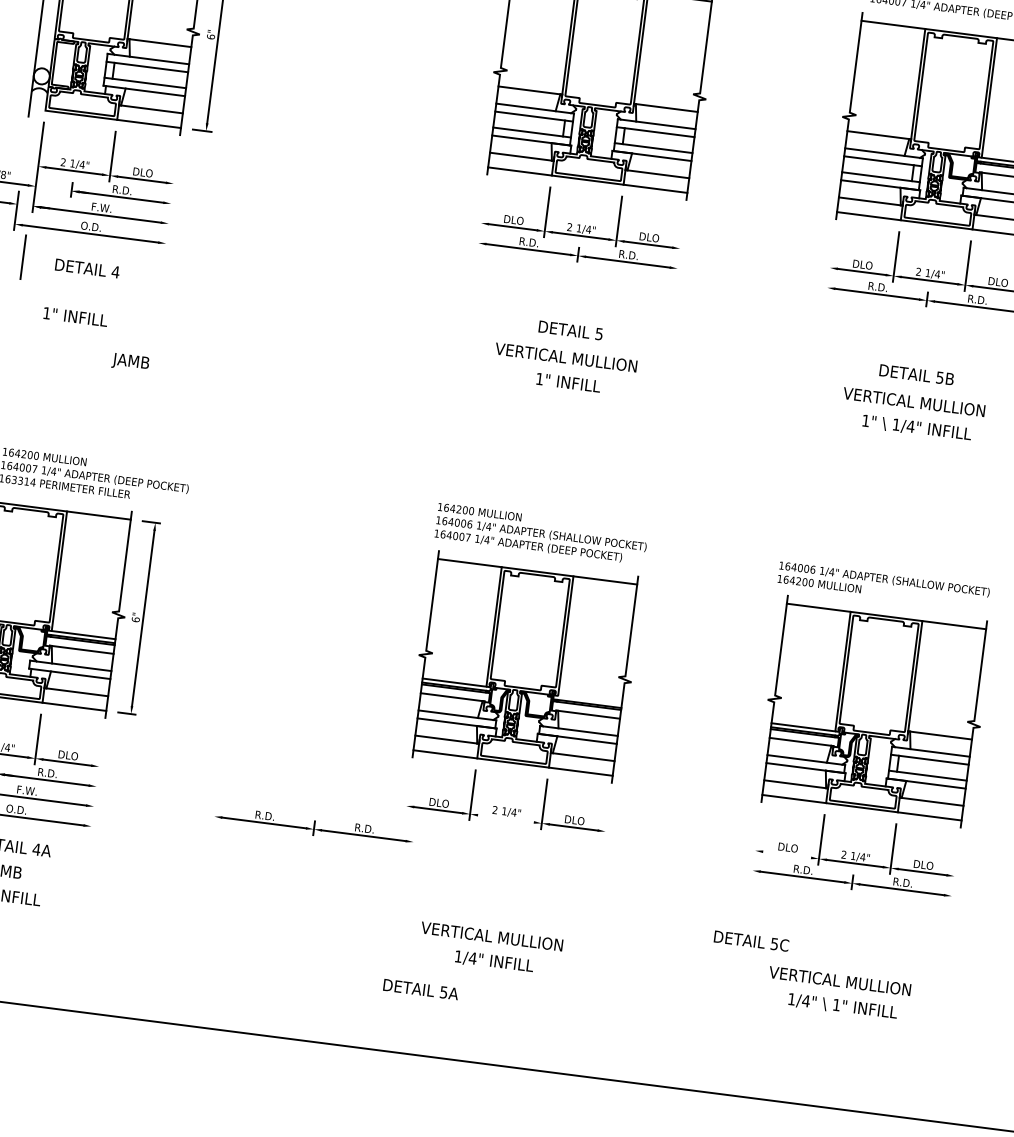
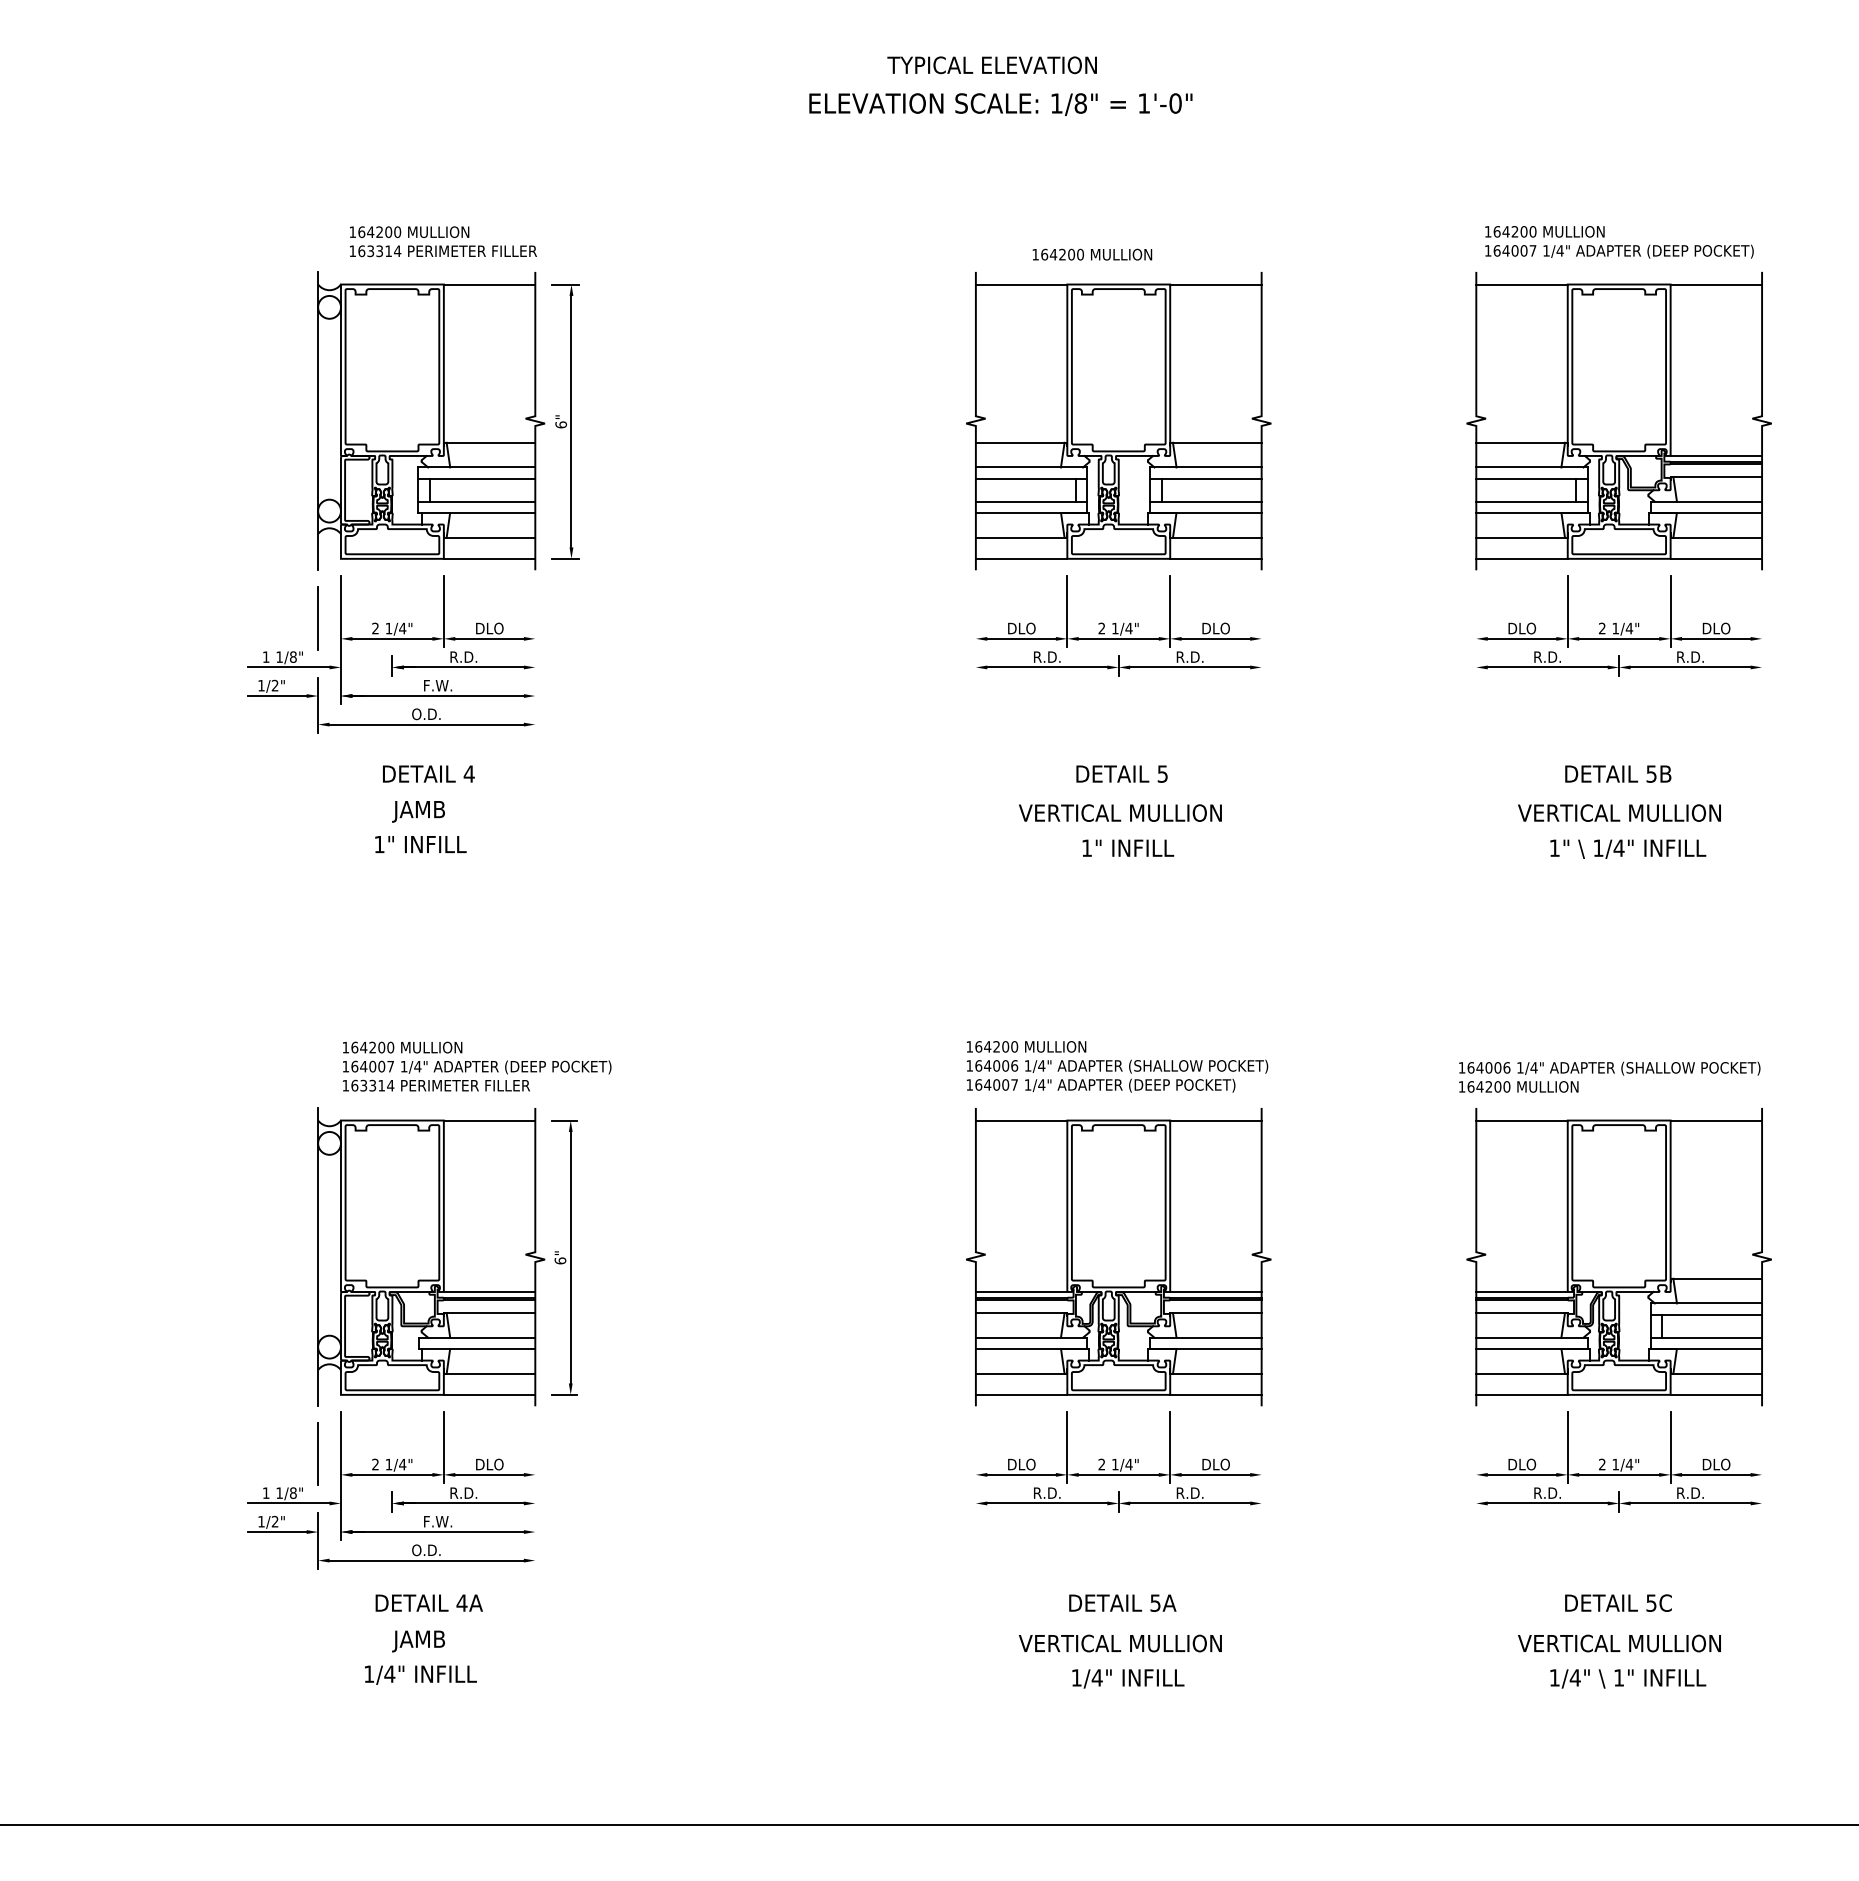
line: (22, 257) -> (317, 618), moved
text: (130, 362) -> (418, 811), moved
line: (589, 700) -> (1215, 1292), added
line: (505, 818) -> (1118, 1474), added
part: (314, 826) -> (1118, 1499), moved
line: (786, 854) -> (1521, 1474), added
text: (751, 940) -> (1618, 1602), moved
text: (420, 989) -> (1122, 1602), moved

